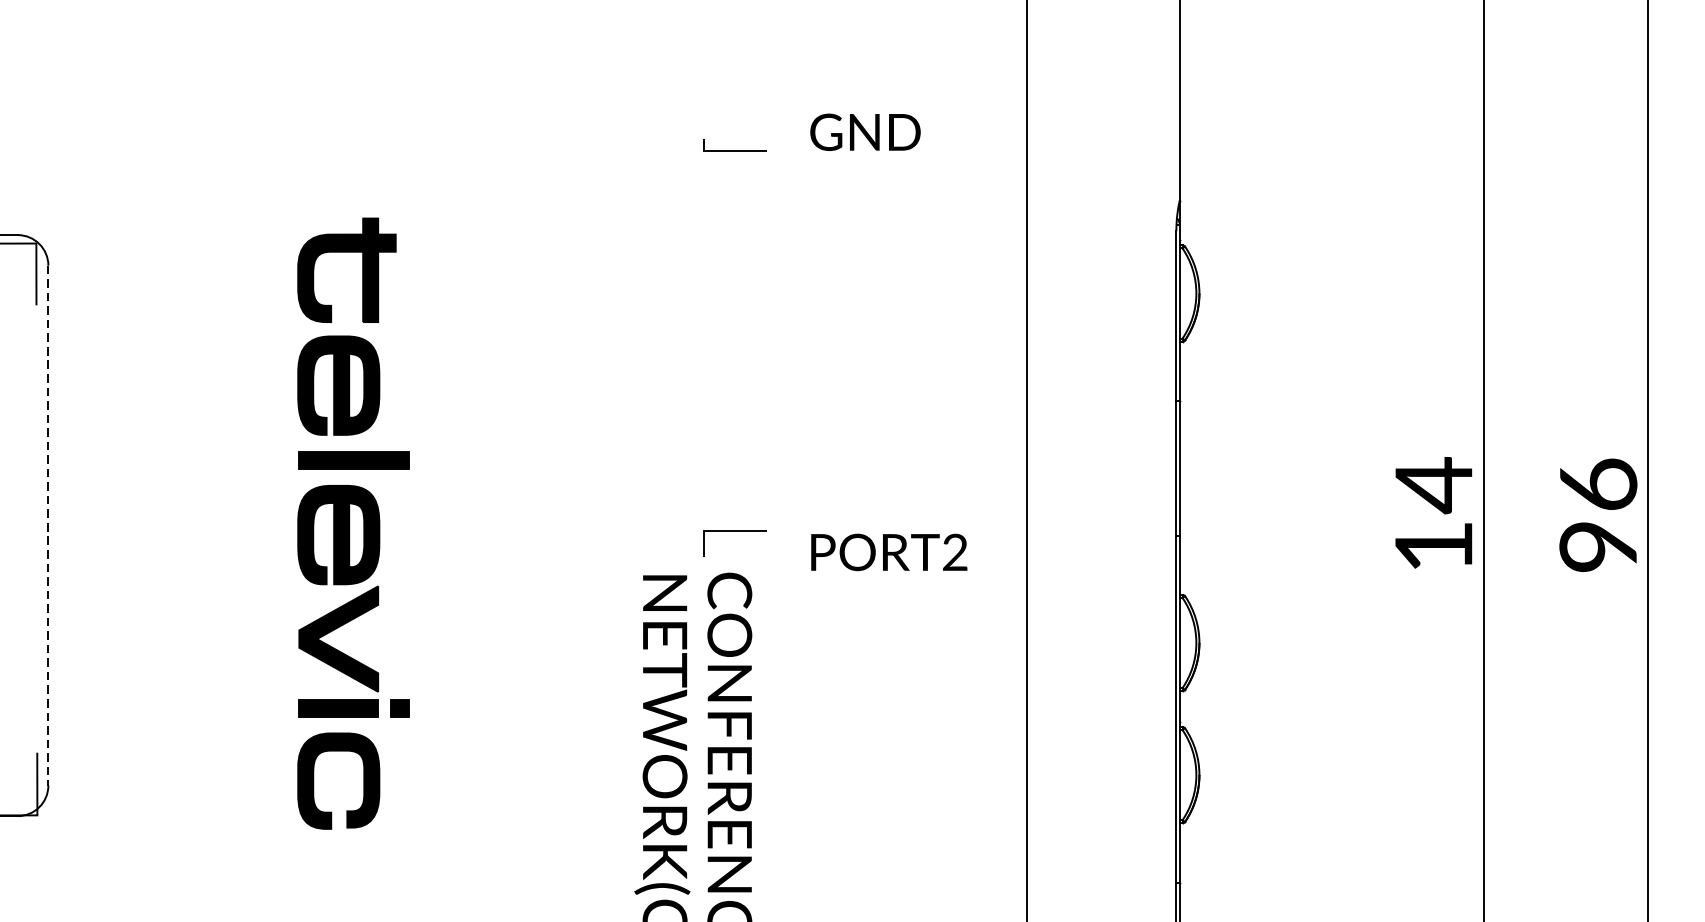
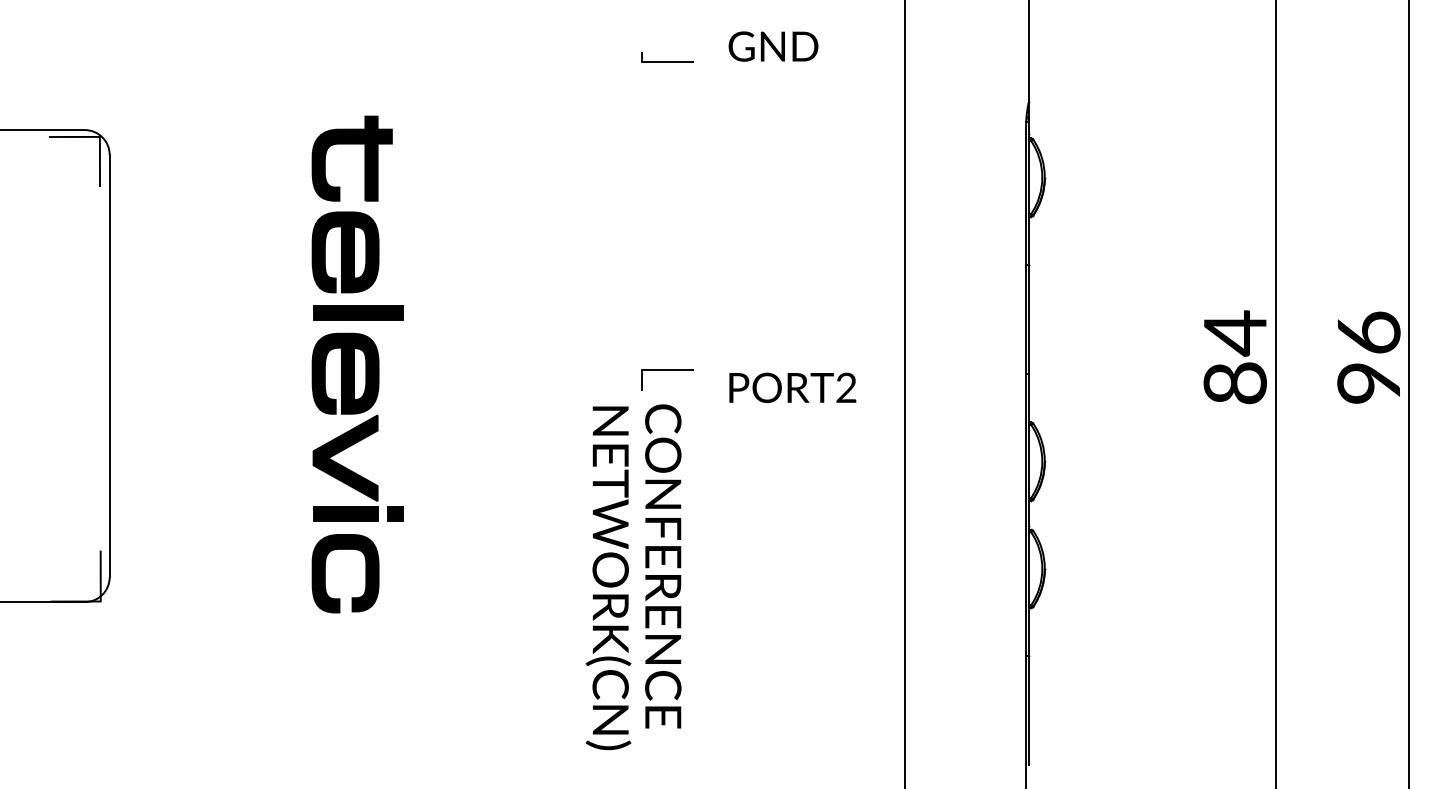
line: (48, 526) -> (109, 366), dashed -> solid
text: (1432, 547) -> (1234, 383), 14 -> 84

